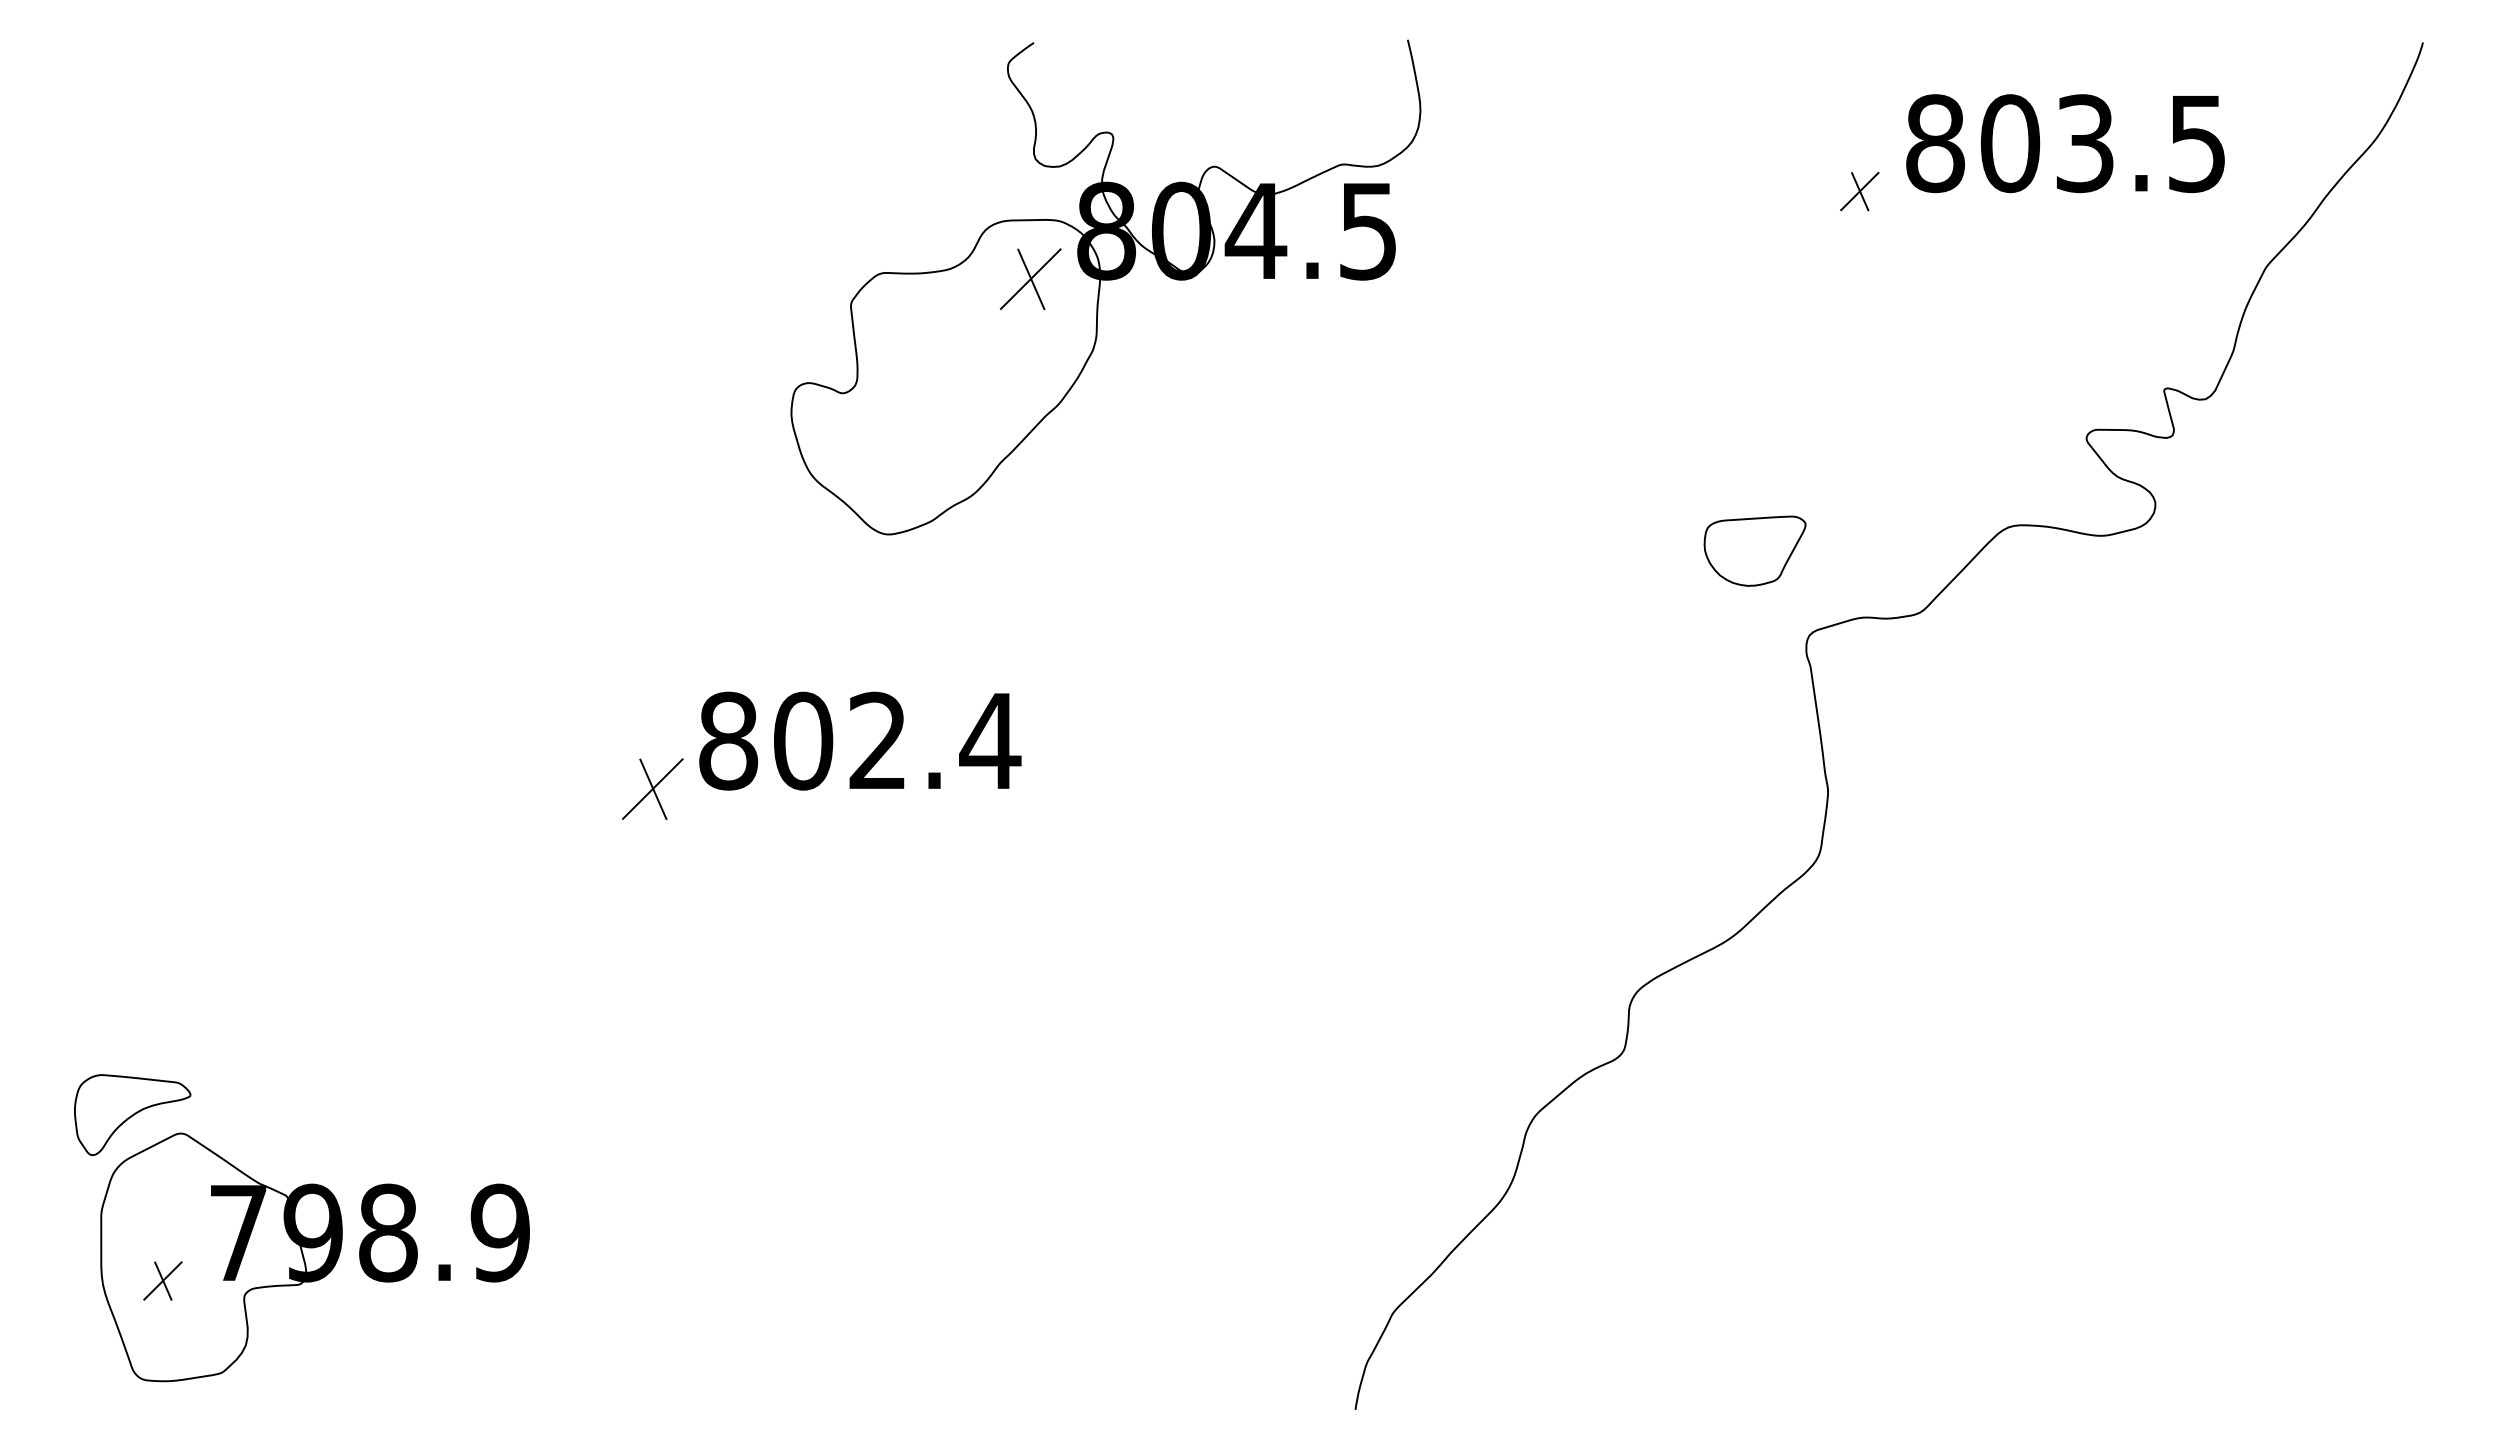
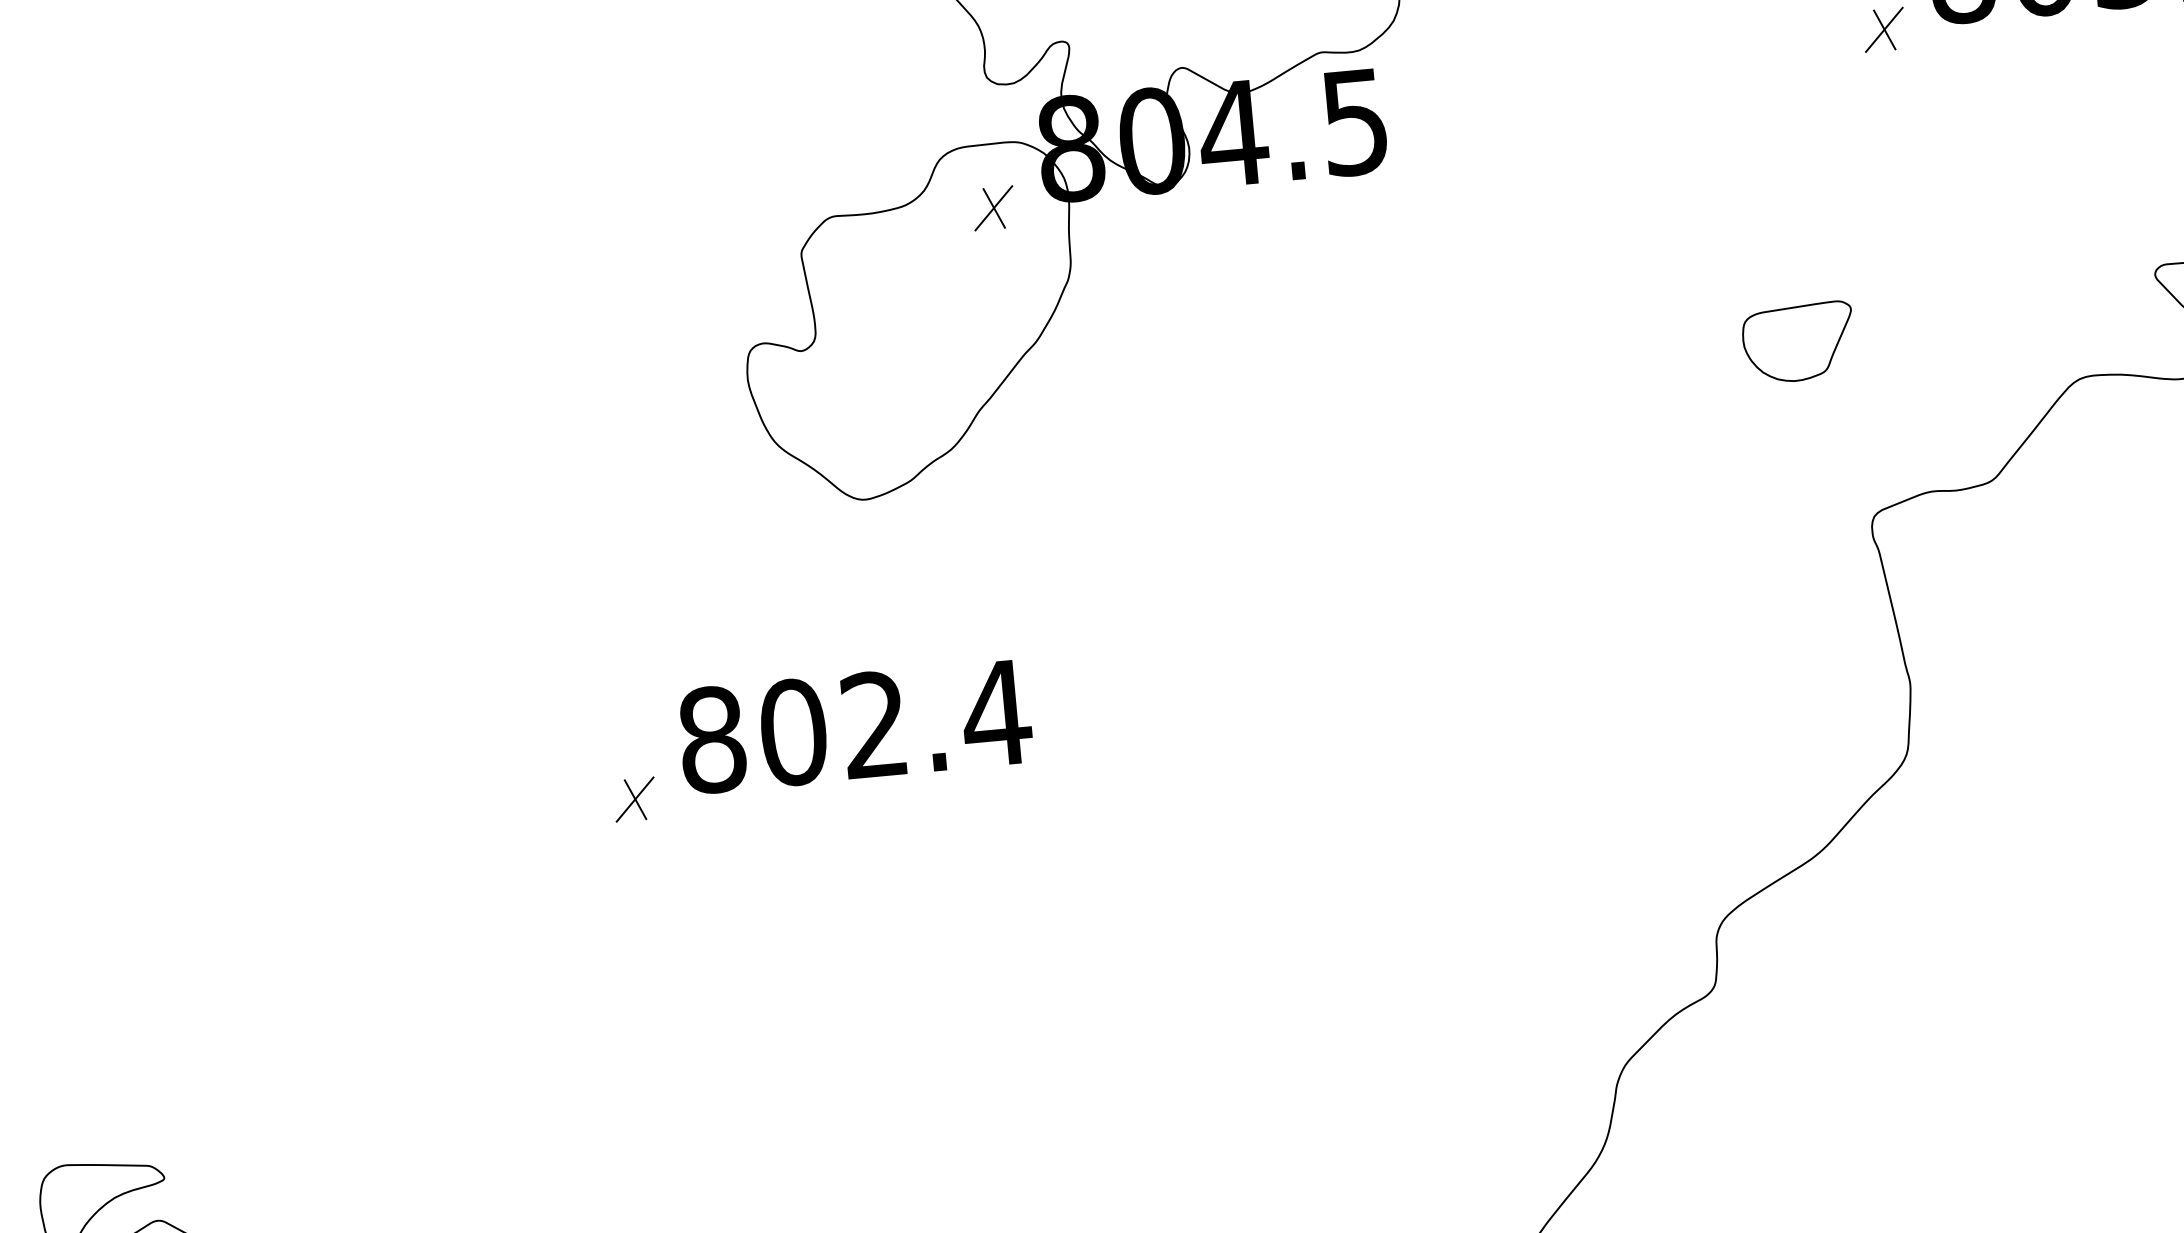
part: (1030, 278) -> (993, 207), size x0.62
part: (1754, 550) -> (1798, 342), moved
part: (652, 788) -> (634, 798), size x0.62

